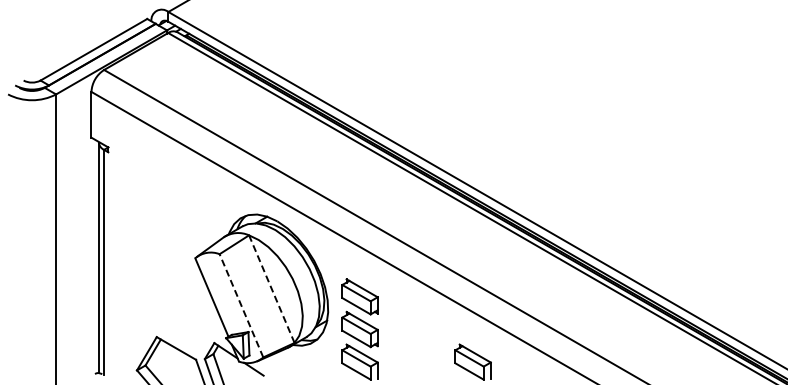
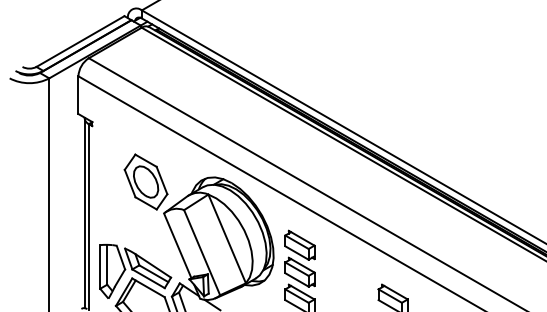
part: (173, 219) -> (146, 181), added
line: (271, 288) -> (226, 238), dashed -> solid
line: (241, 305) -> (202, 252), dashed -> solid
part: (160, 328) -> (135, 271), added

